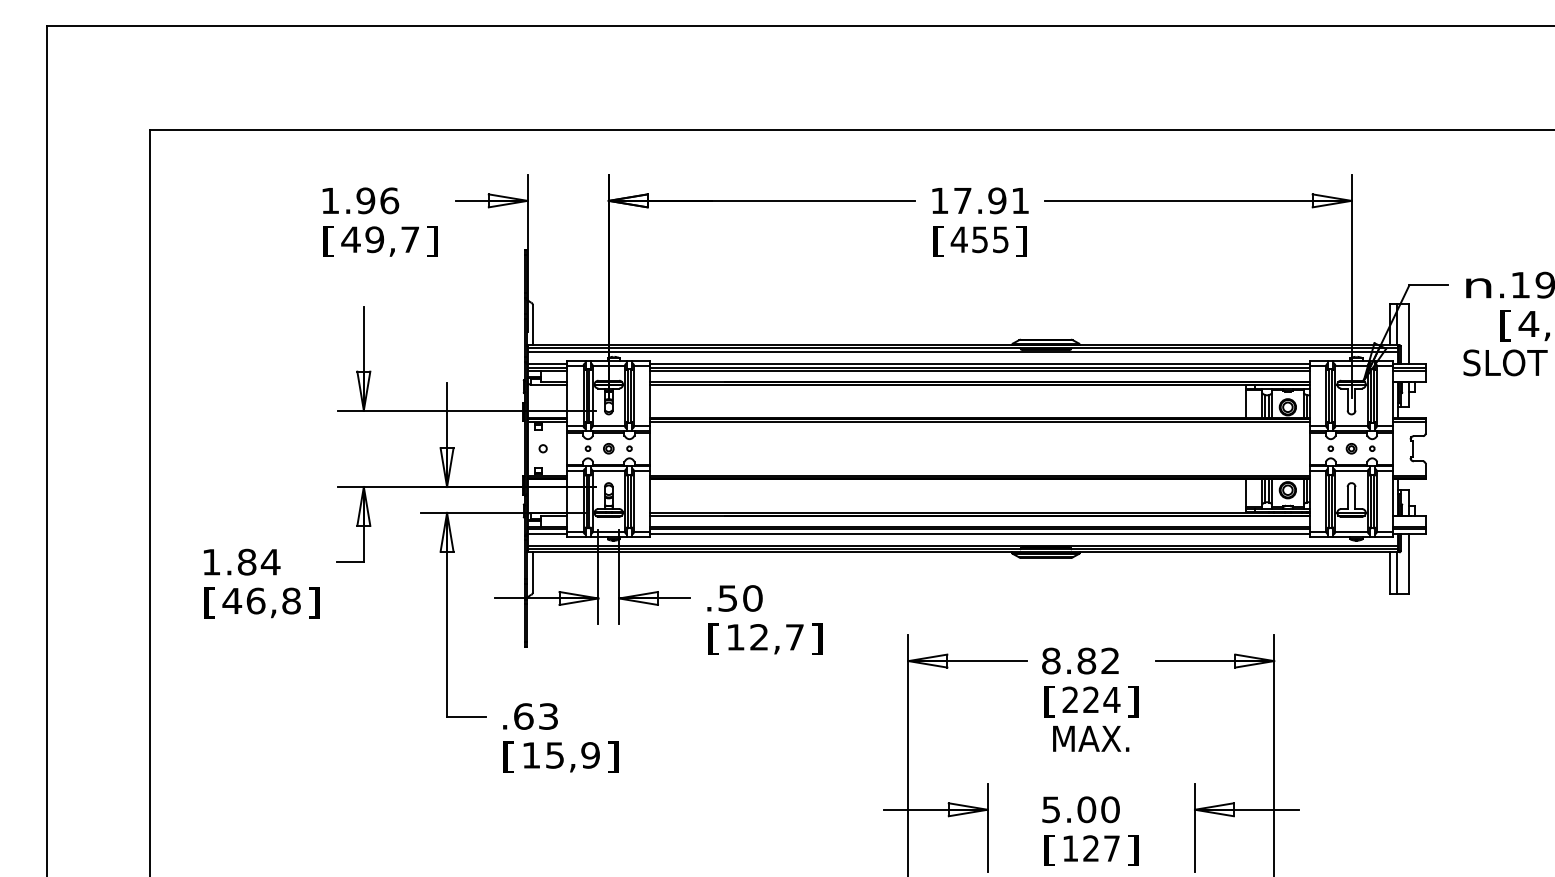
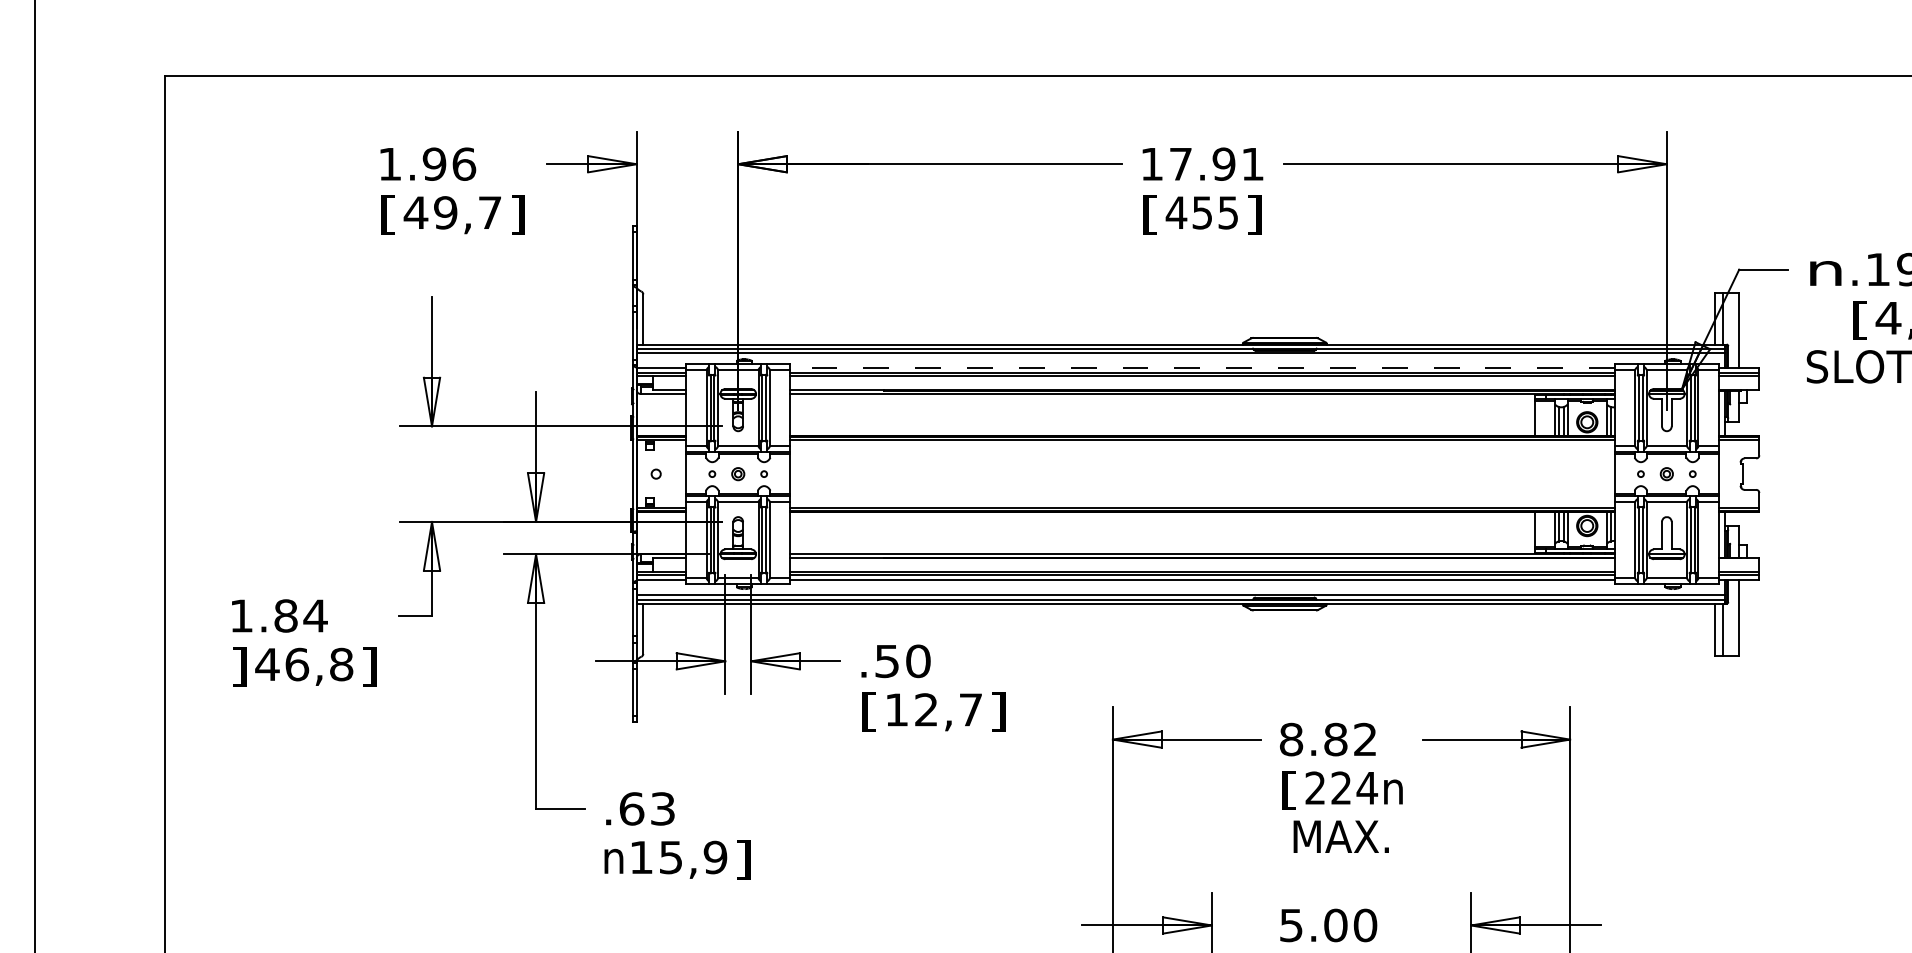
line: (980, 363) -> (1202, 367), solid -> dashed
text: (209, 602) -> (239, 666), [ -> ]
text: (1132, 701) -> (1392, 790), ] -> n
text: (508, 756) -> (612, 858), [ -> n

